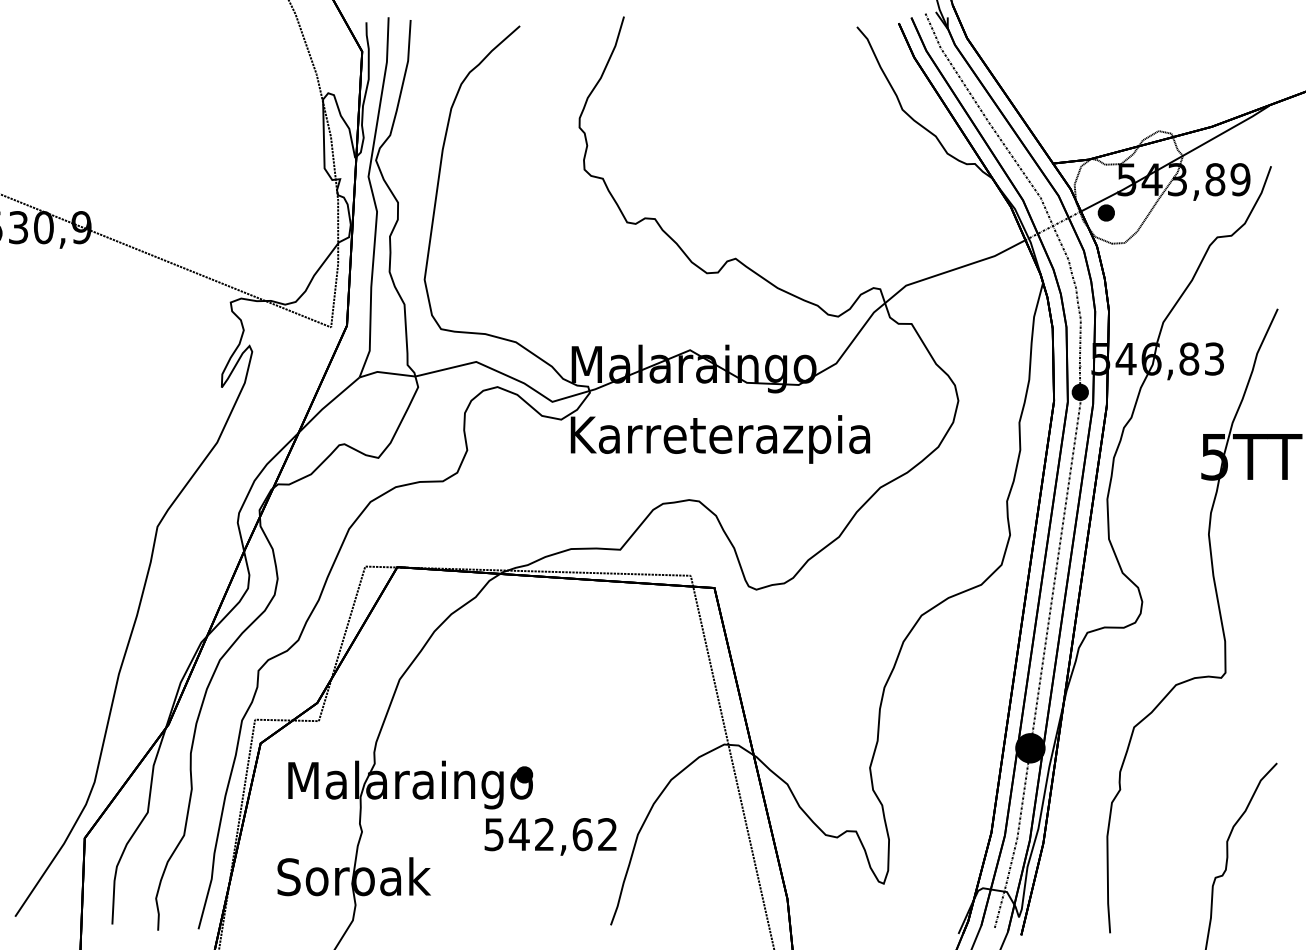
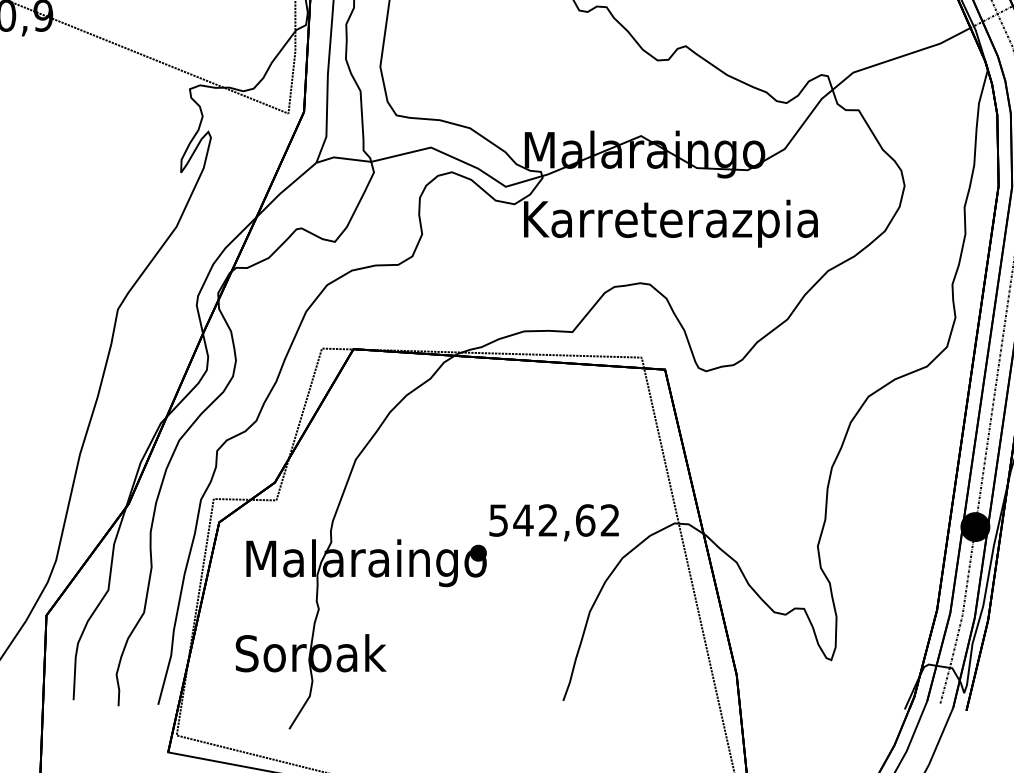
text: (550, 836) -> (554, 522), moved

